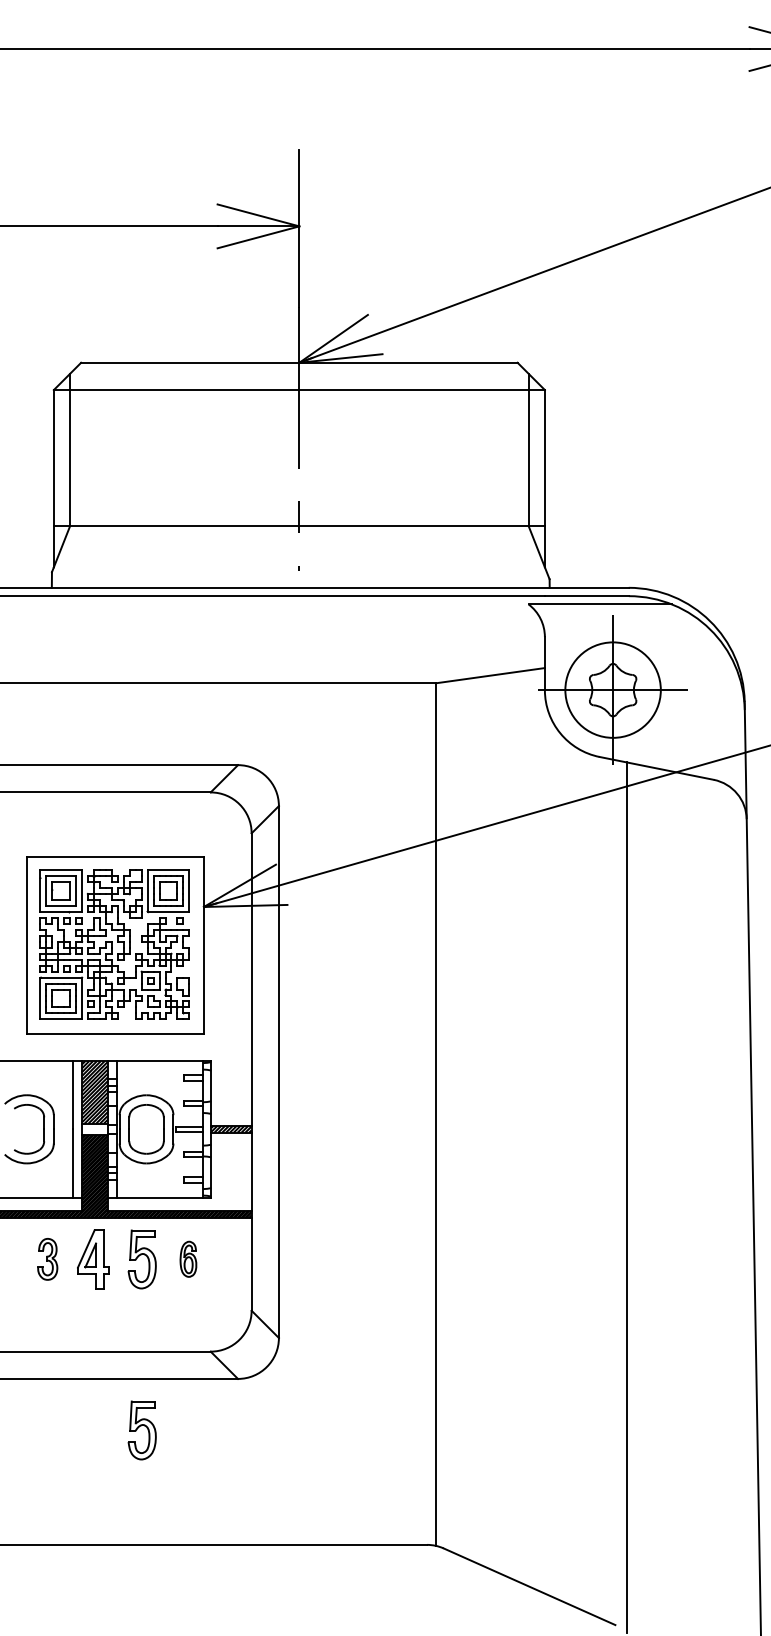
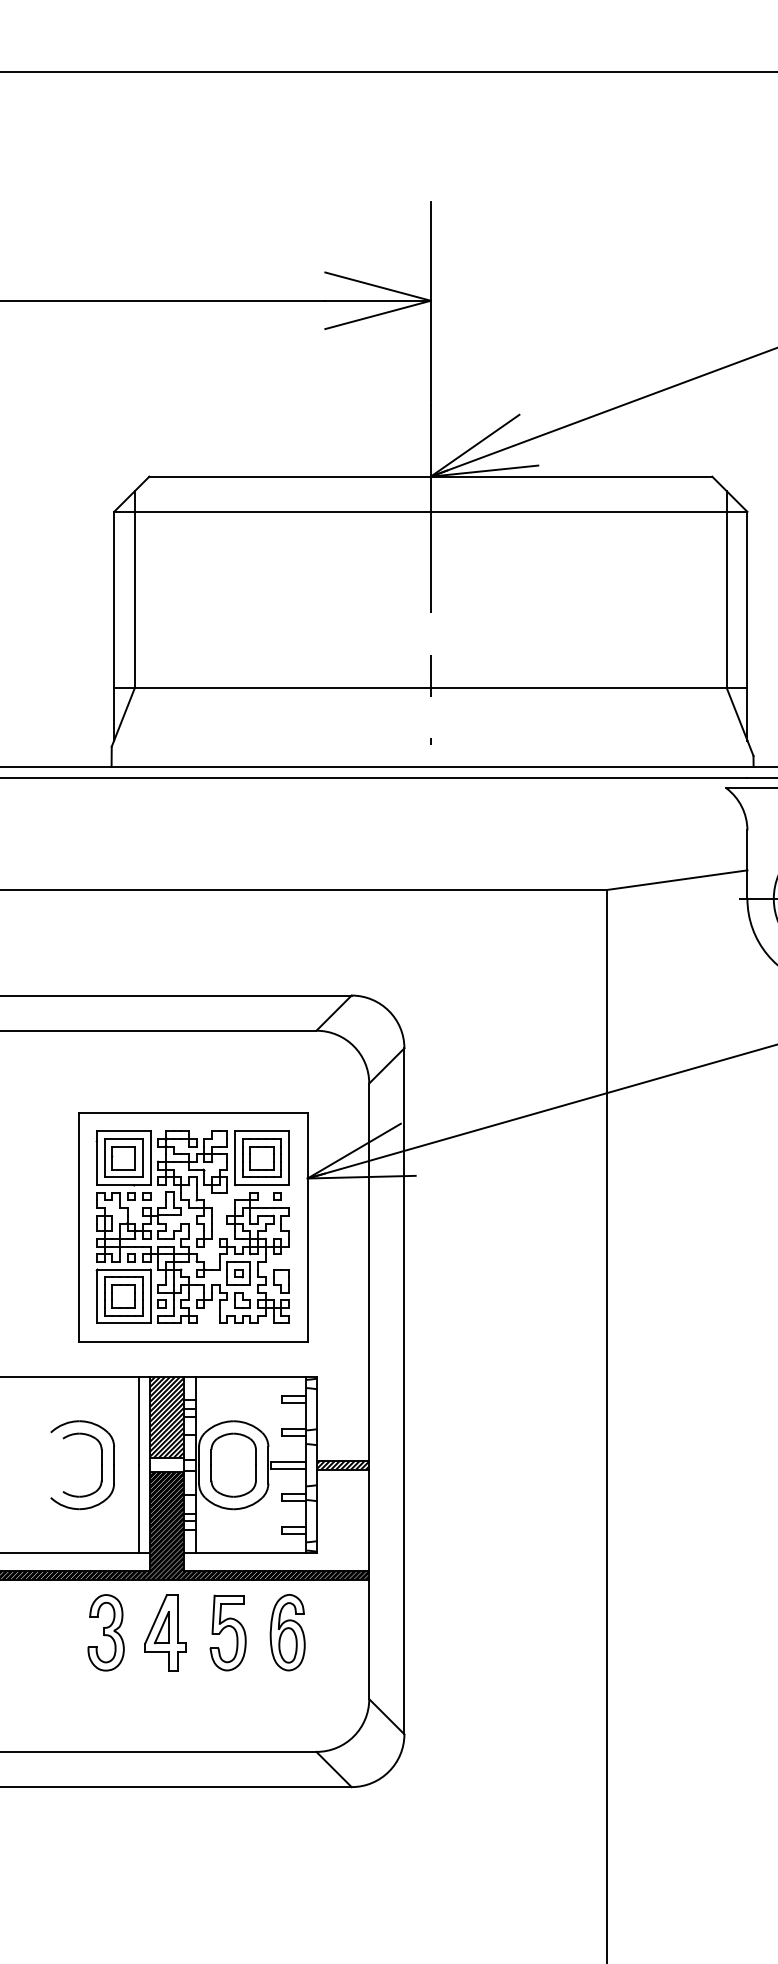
part: (47, 1259) -> (105, 1633), size x1.43
part: (188, 1259) -> (287, 1633), size x1.67
part: (141, 1430) -> (227, 1853), removed

